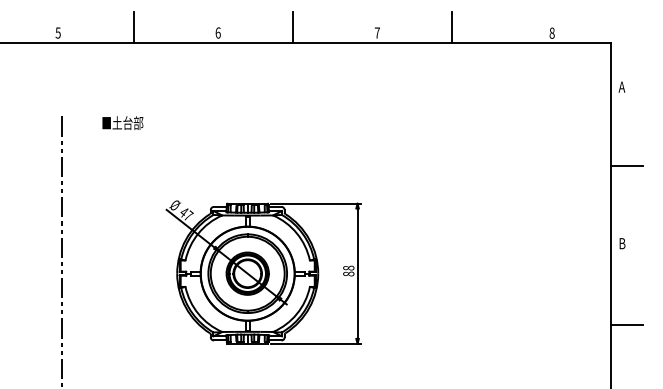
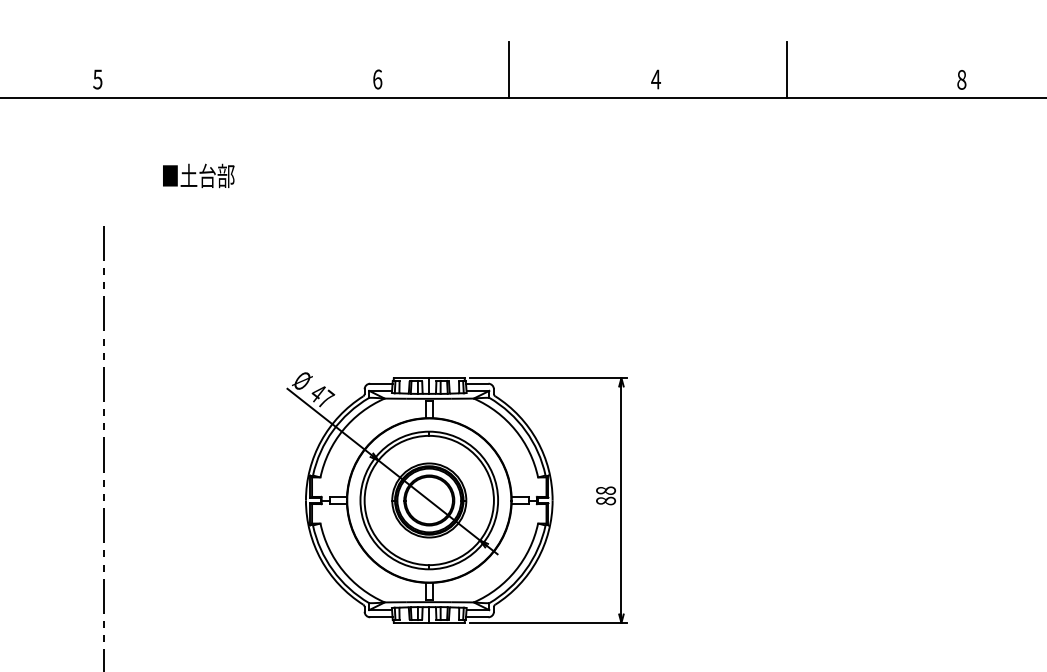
line: (134, 27) -> (231, 69), removed
text: (377, 32) -> (656, 78), 7 -> 4
text: (122, 122) -> (198, 174), moved

